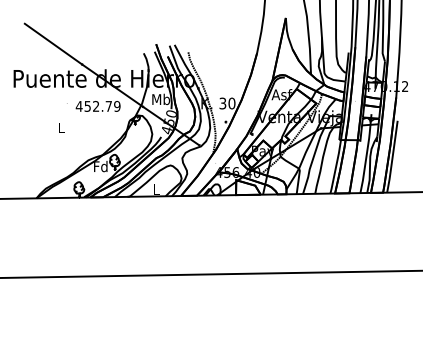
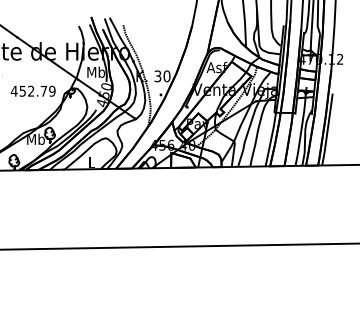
text: (97, 106) -> (32, 91), moved
text: (100, 166) -> (35, 139), Fd -> Mb

